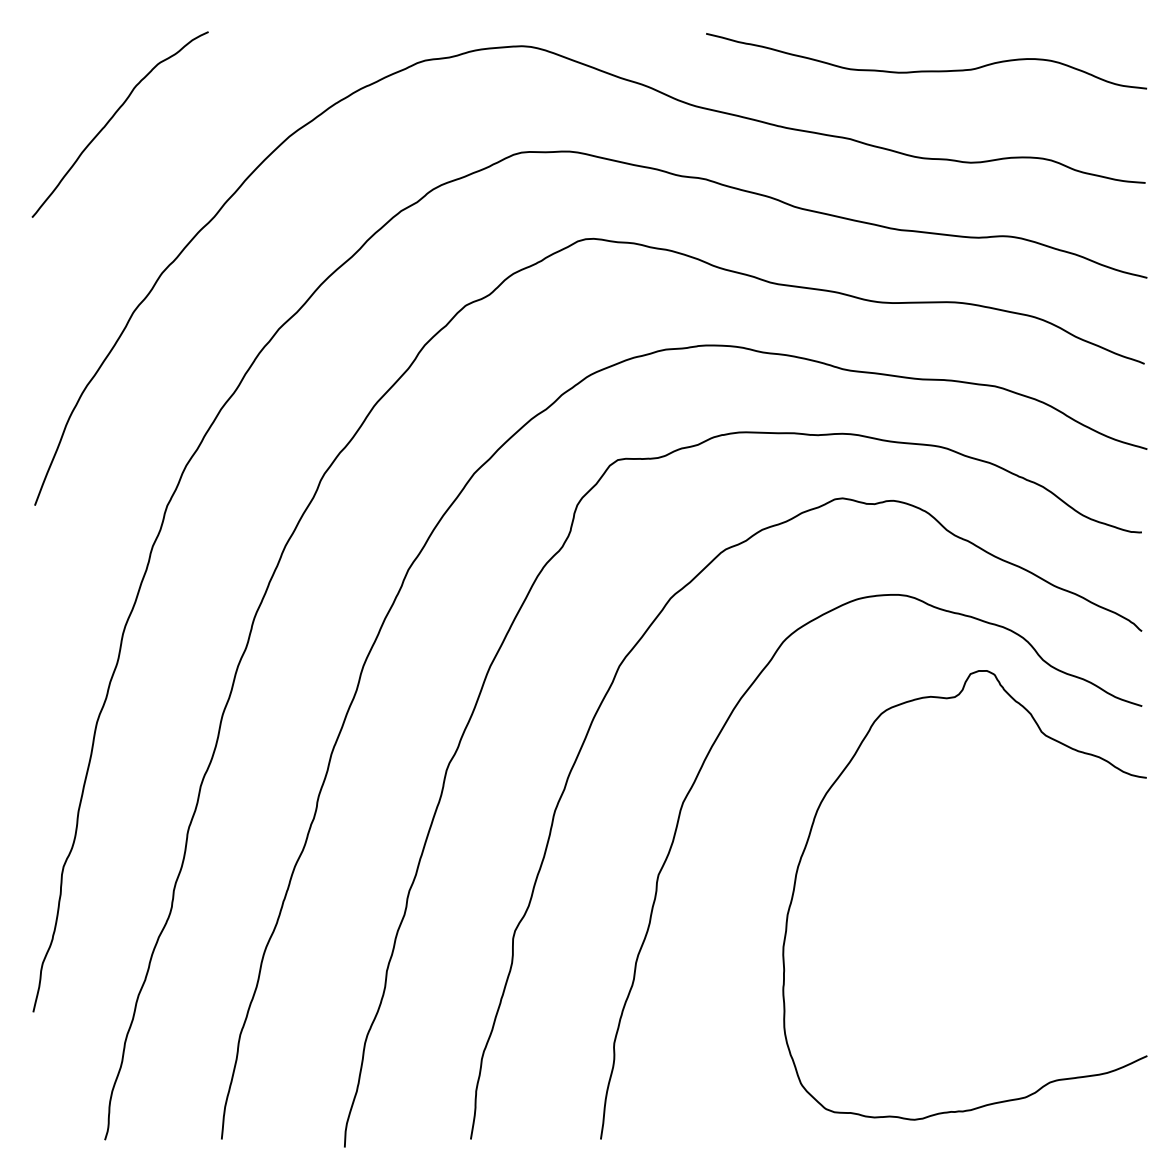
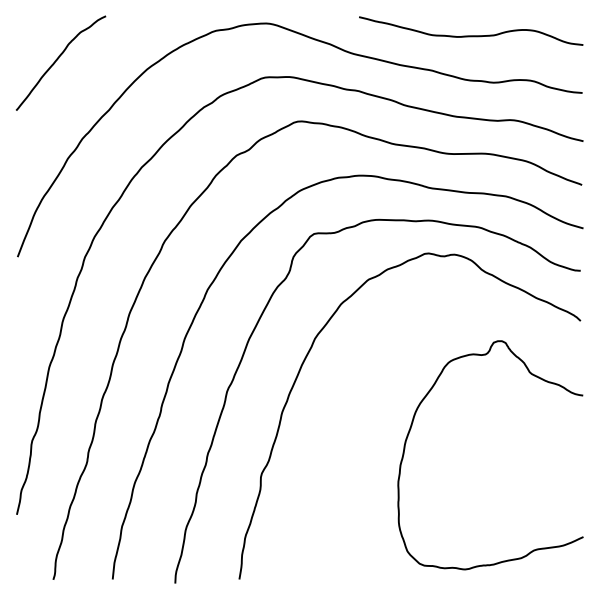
curve: (697, 781) -> (354, 397), removed

